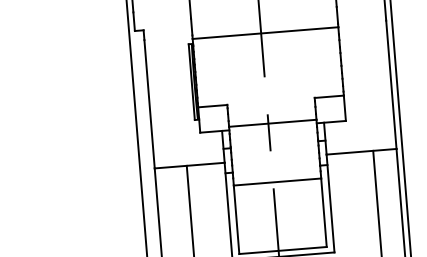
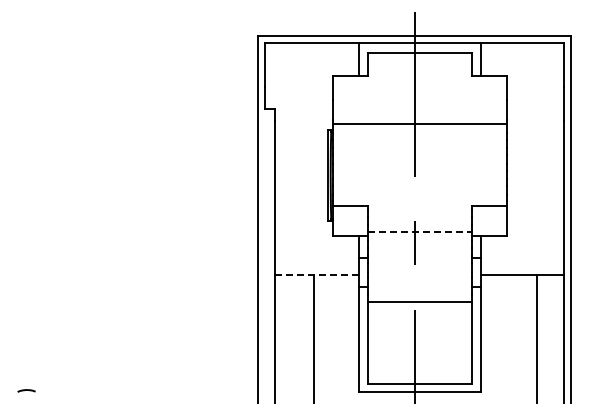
line: (273, 123) -> (420, 232), solid -> dashed
line: (190, 165) -> (317, 274), solid -> dashed

